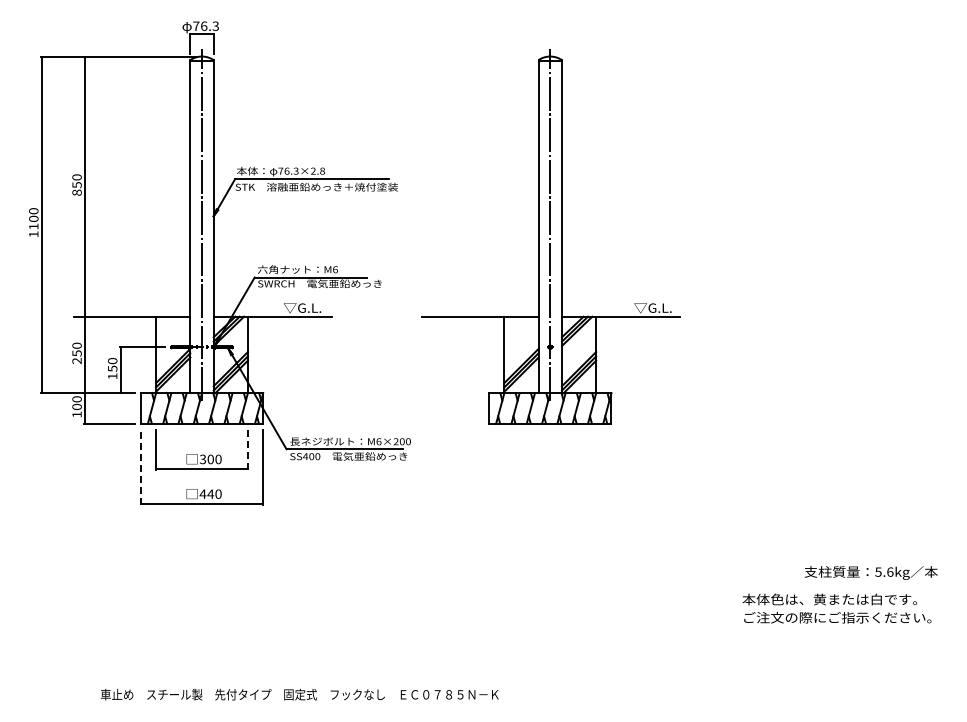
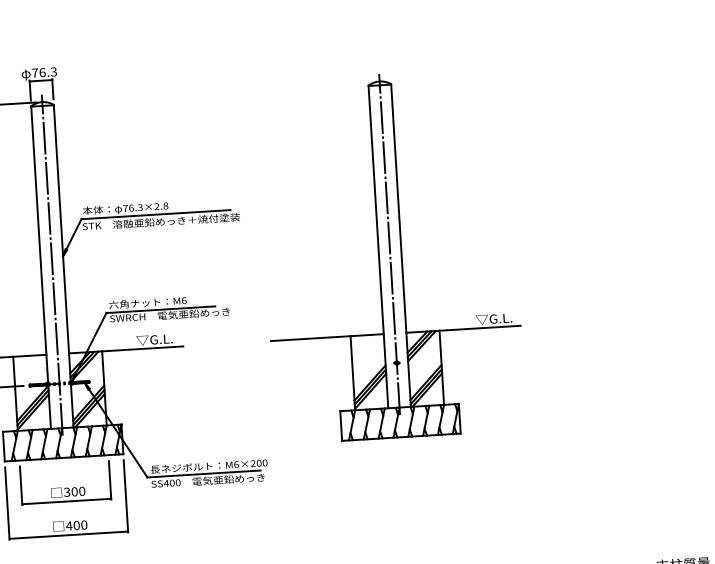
line: (247, 449) -> (109, 480), dashed -> solid
line: (140, 466) -> (7, 502), dashed -> solid
text: (210, 493) -> (76, 524), 440 -> 400

